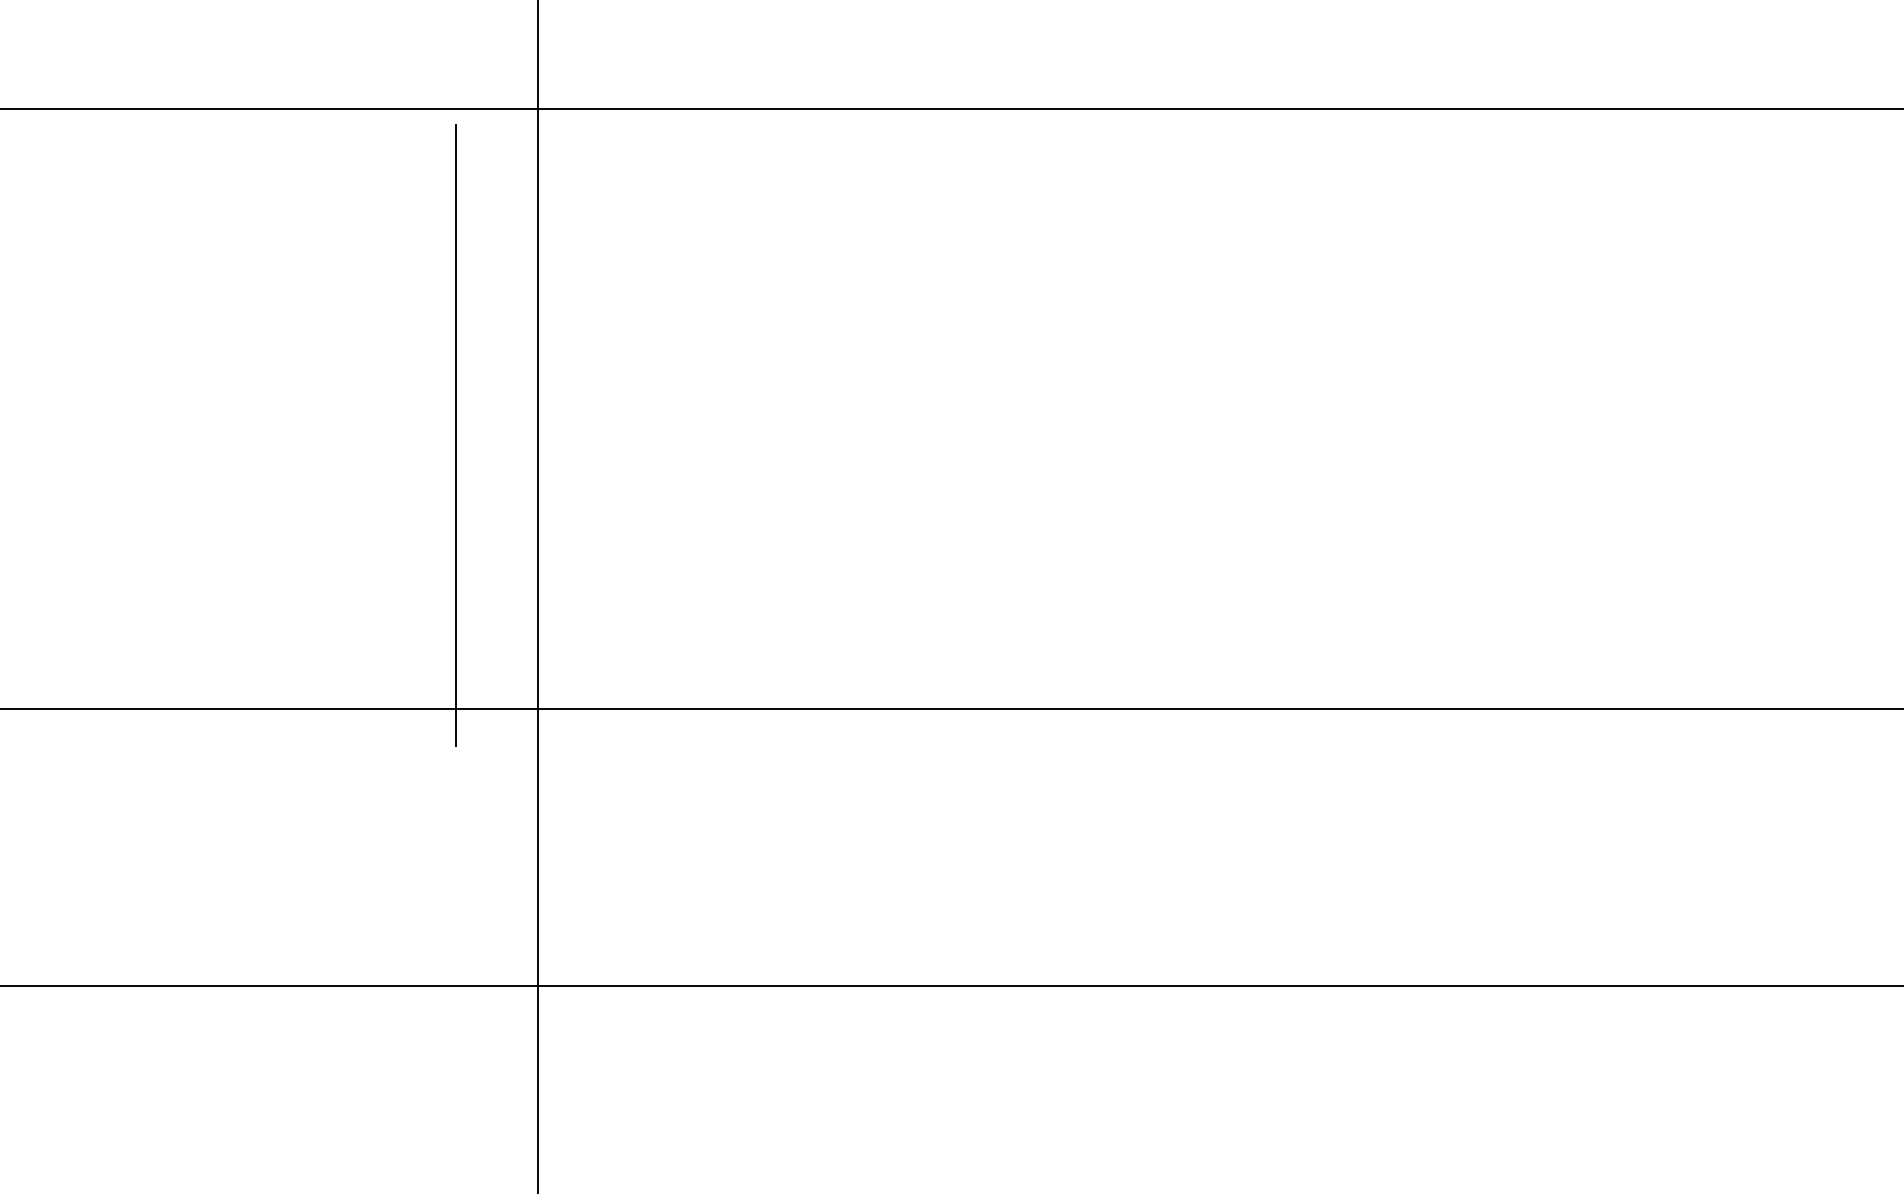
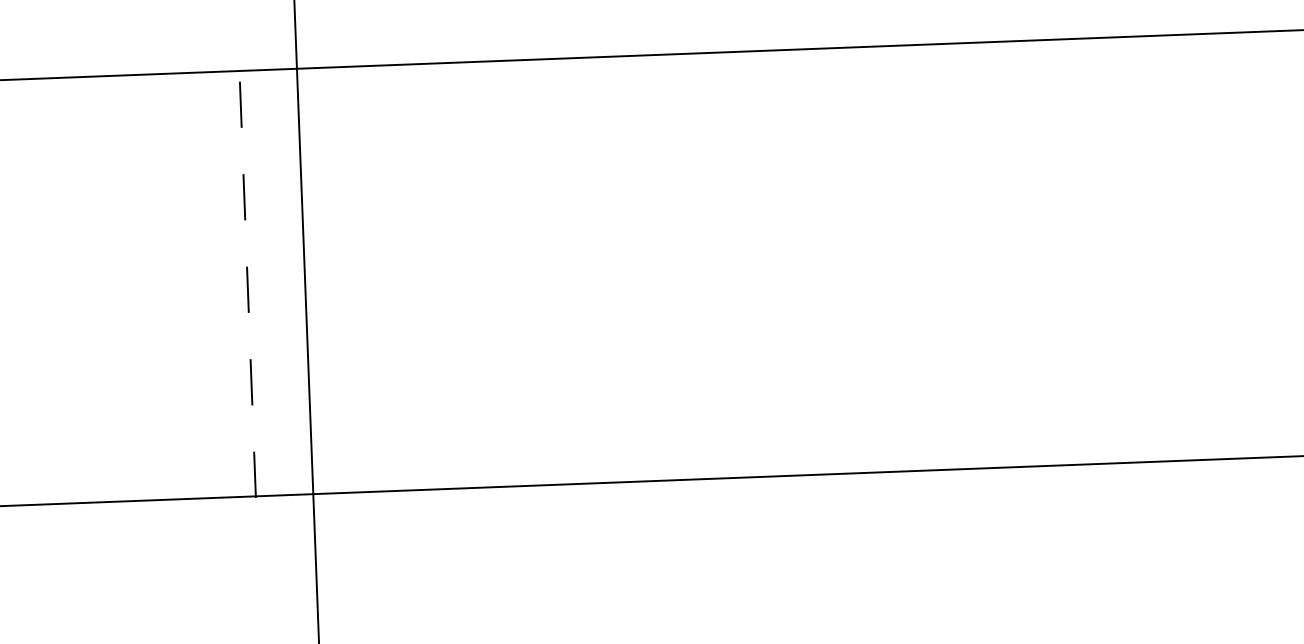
line: (456, 435) -> (248, 302), solid -> dashed

